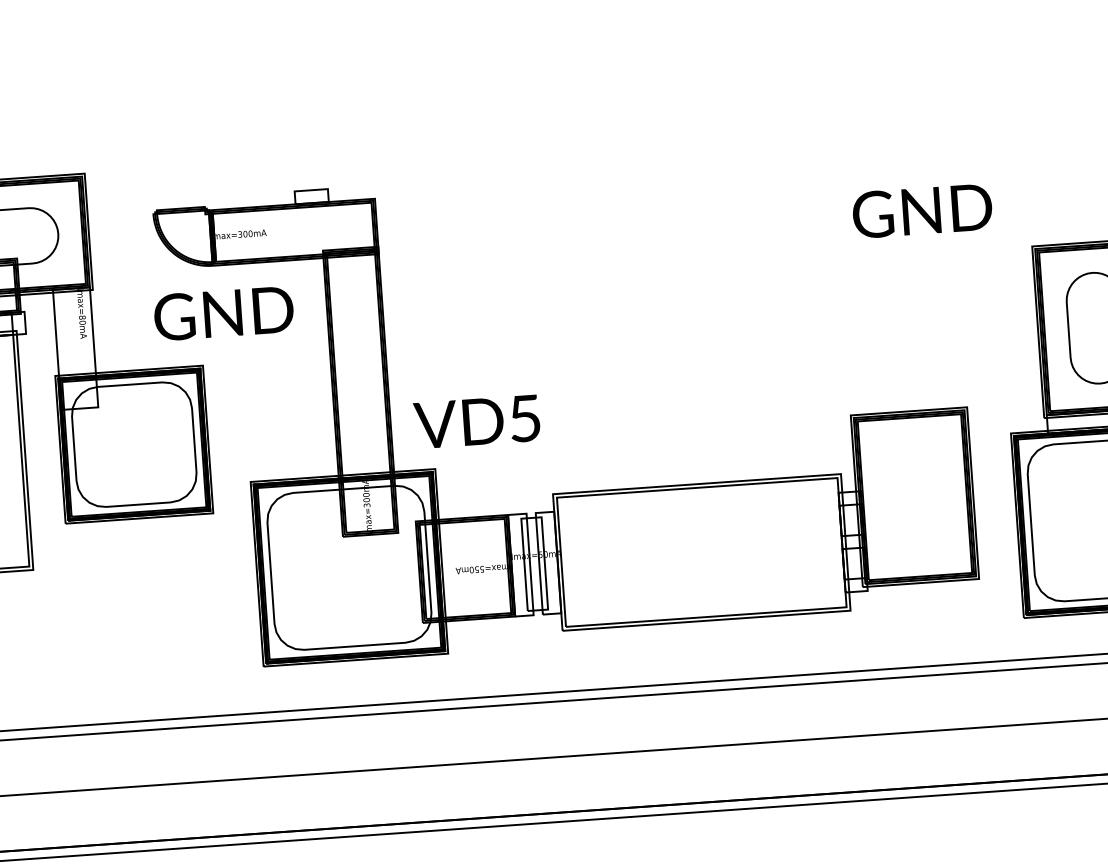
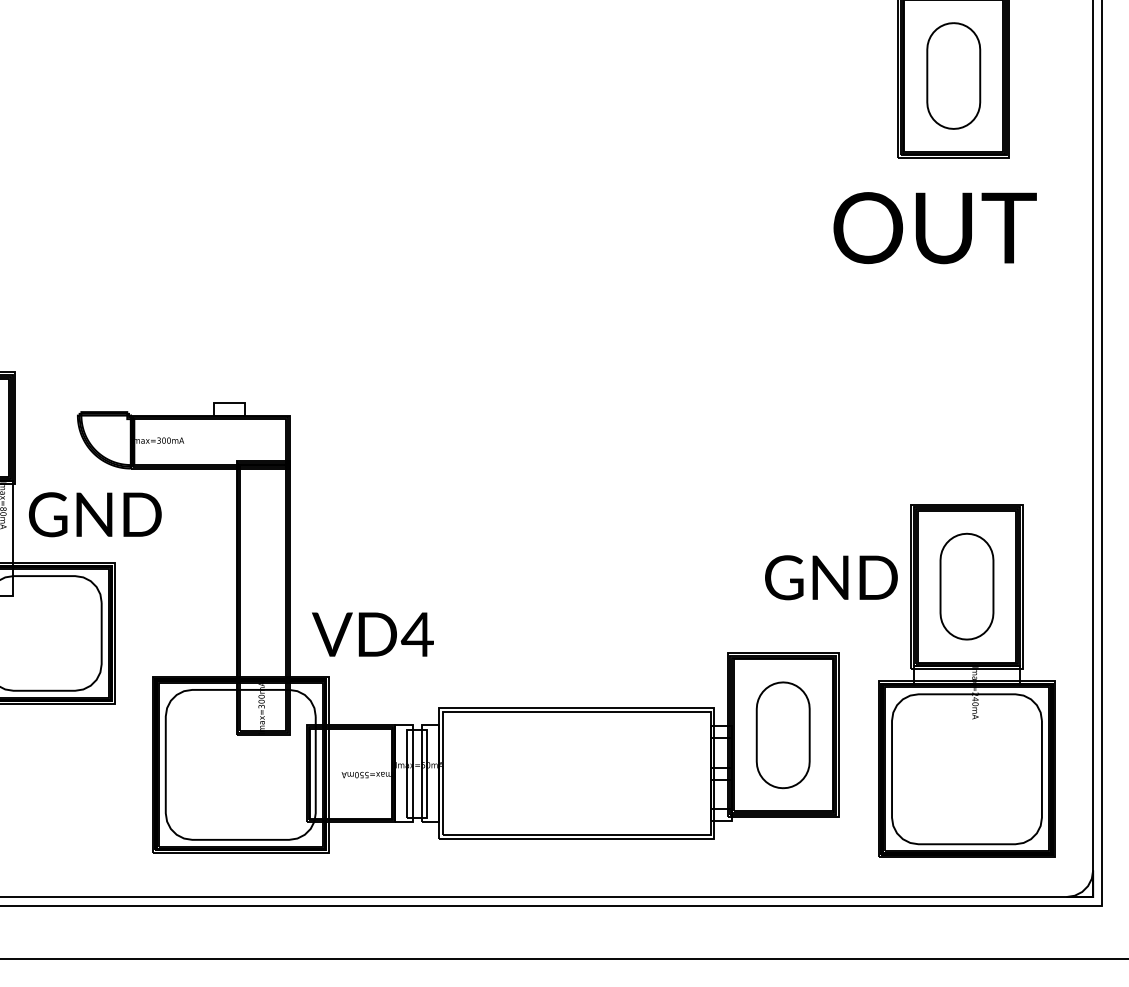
text: (922, 210) -> (831, 577), moved
text: (224, 313) -> (95, 514), moved
text: (523, 418) -> (416, 634), VD5 -> VD4
part: (914, 497) -> (782, 735), added

